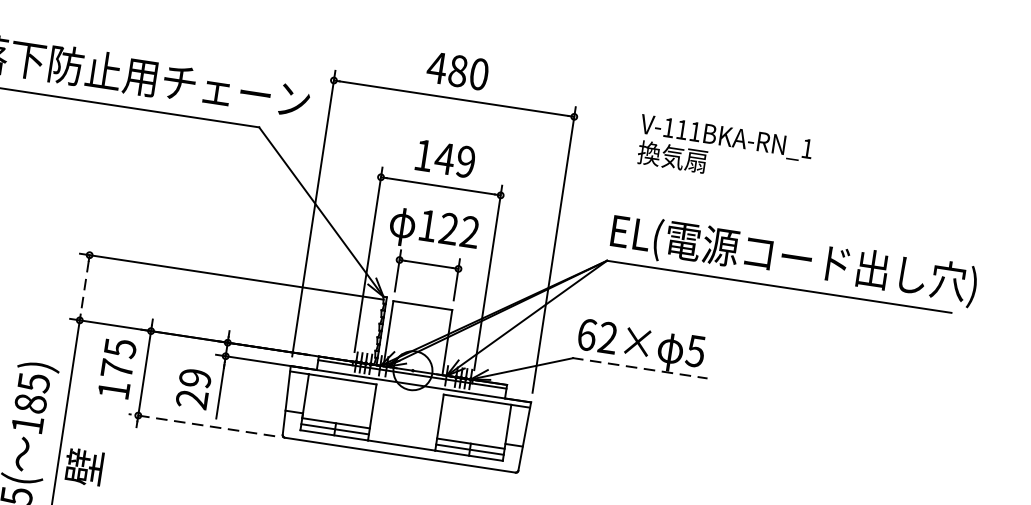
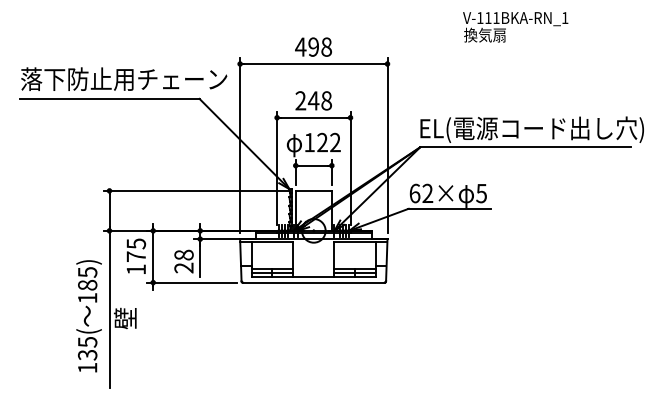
text: (467, 71) -> (319, 46), 480 -> 498
text: (724, 151) -> (515, 27), moved
text: (444, 158) -> (313, 100), 149 -> 248
line: (84, 288) -> (109, 211), dashed -> solid
line: (639, 367) -> (449, 208), dashed -> solid
text: (194, 377) -> (183, 254), 29 -> 28
line: (202, 425) -> (192, 282), dashed -> solid

